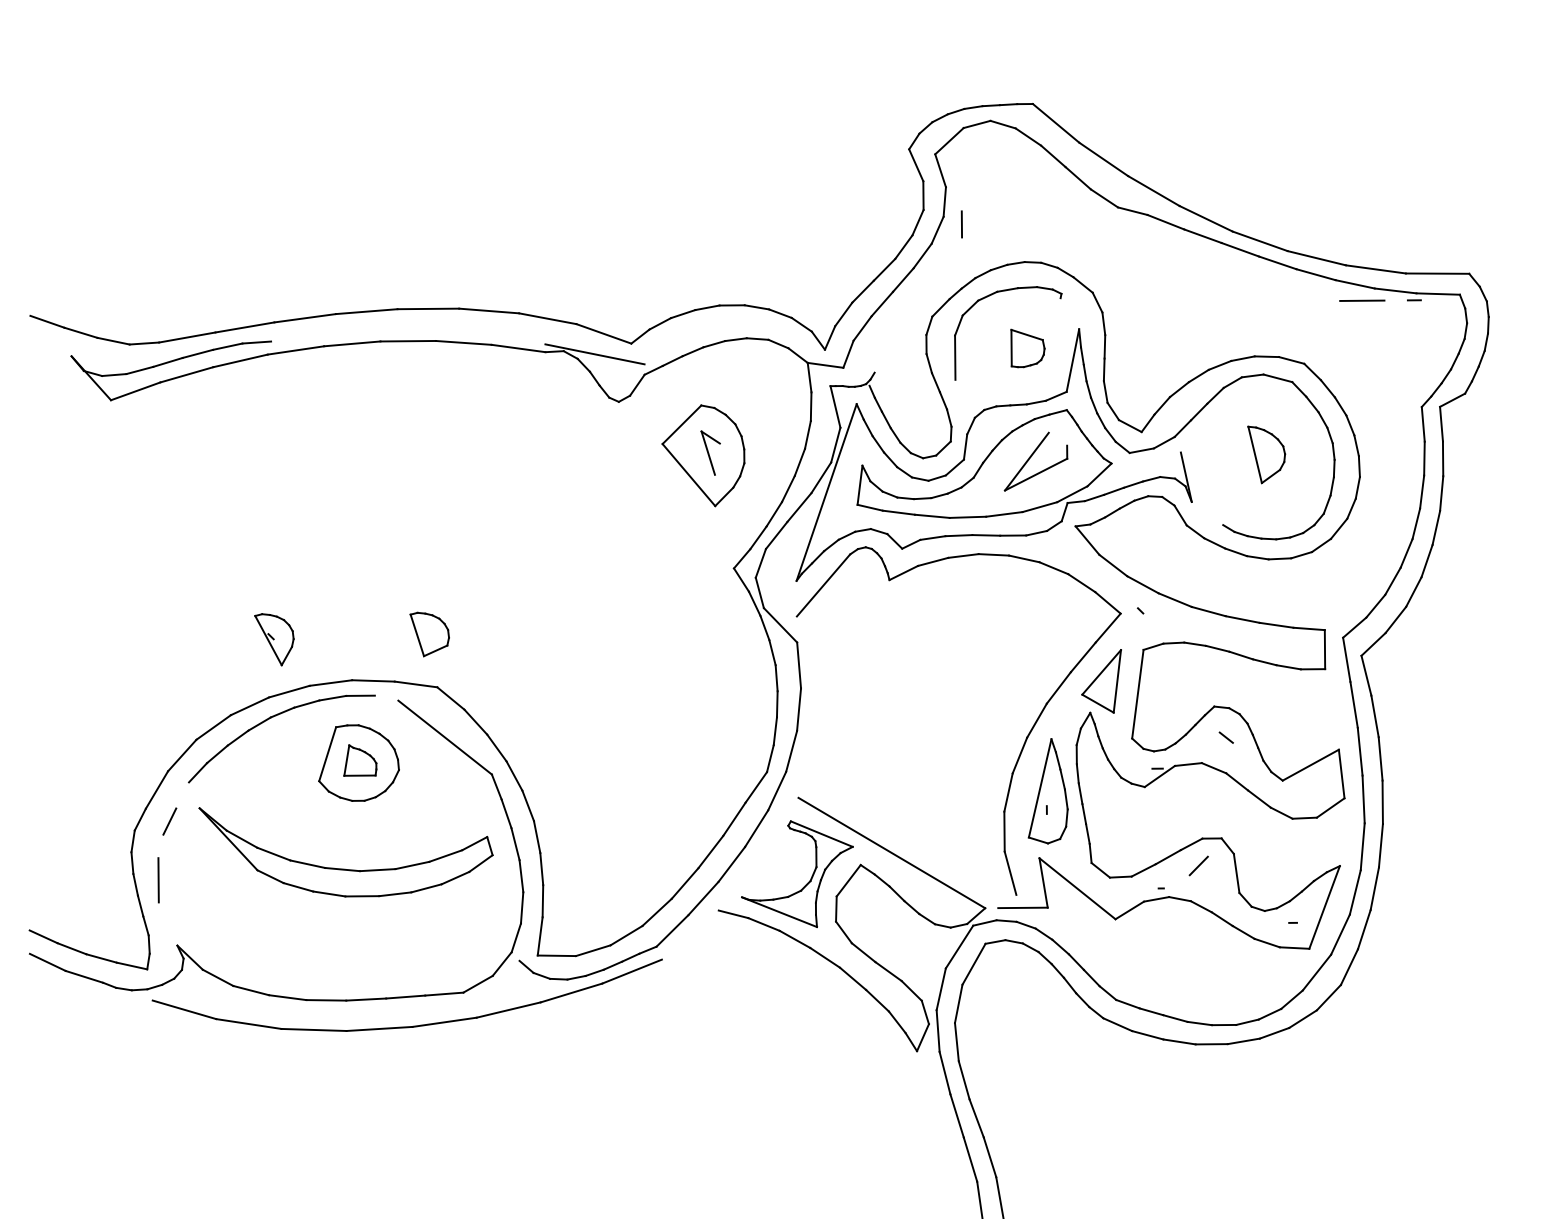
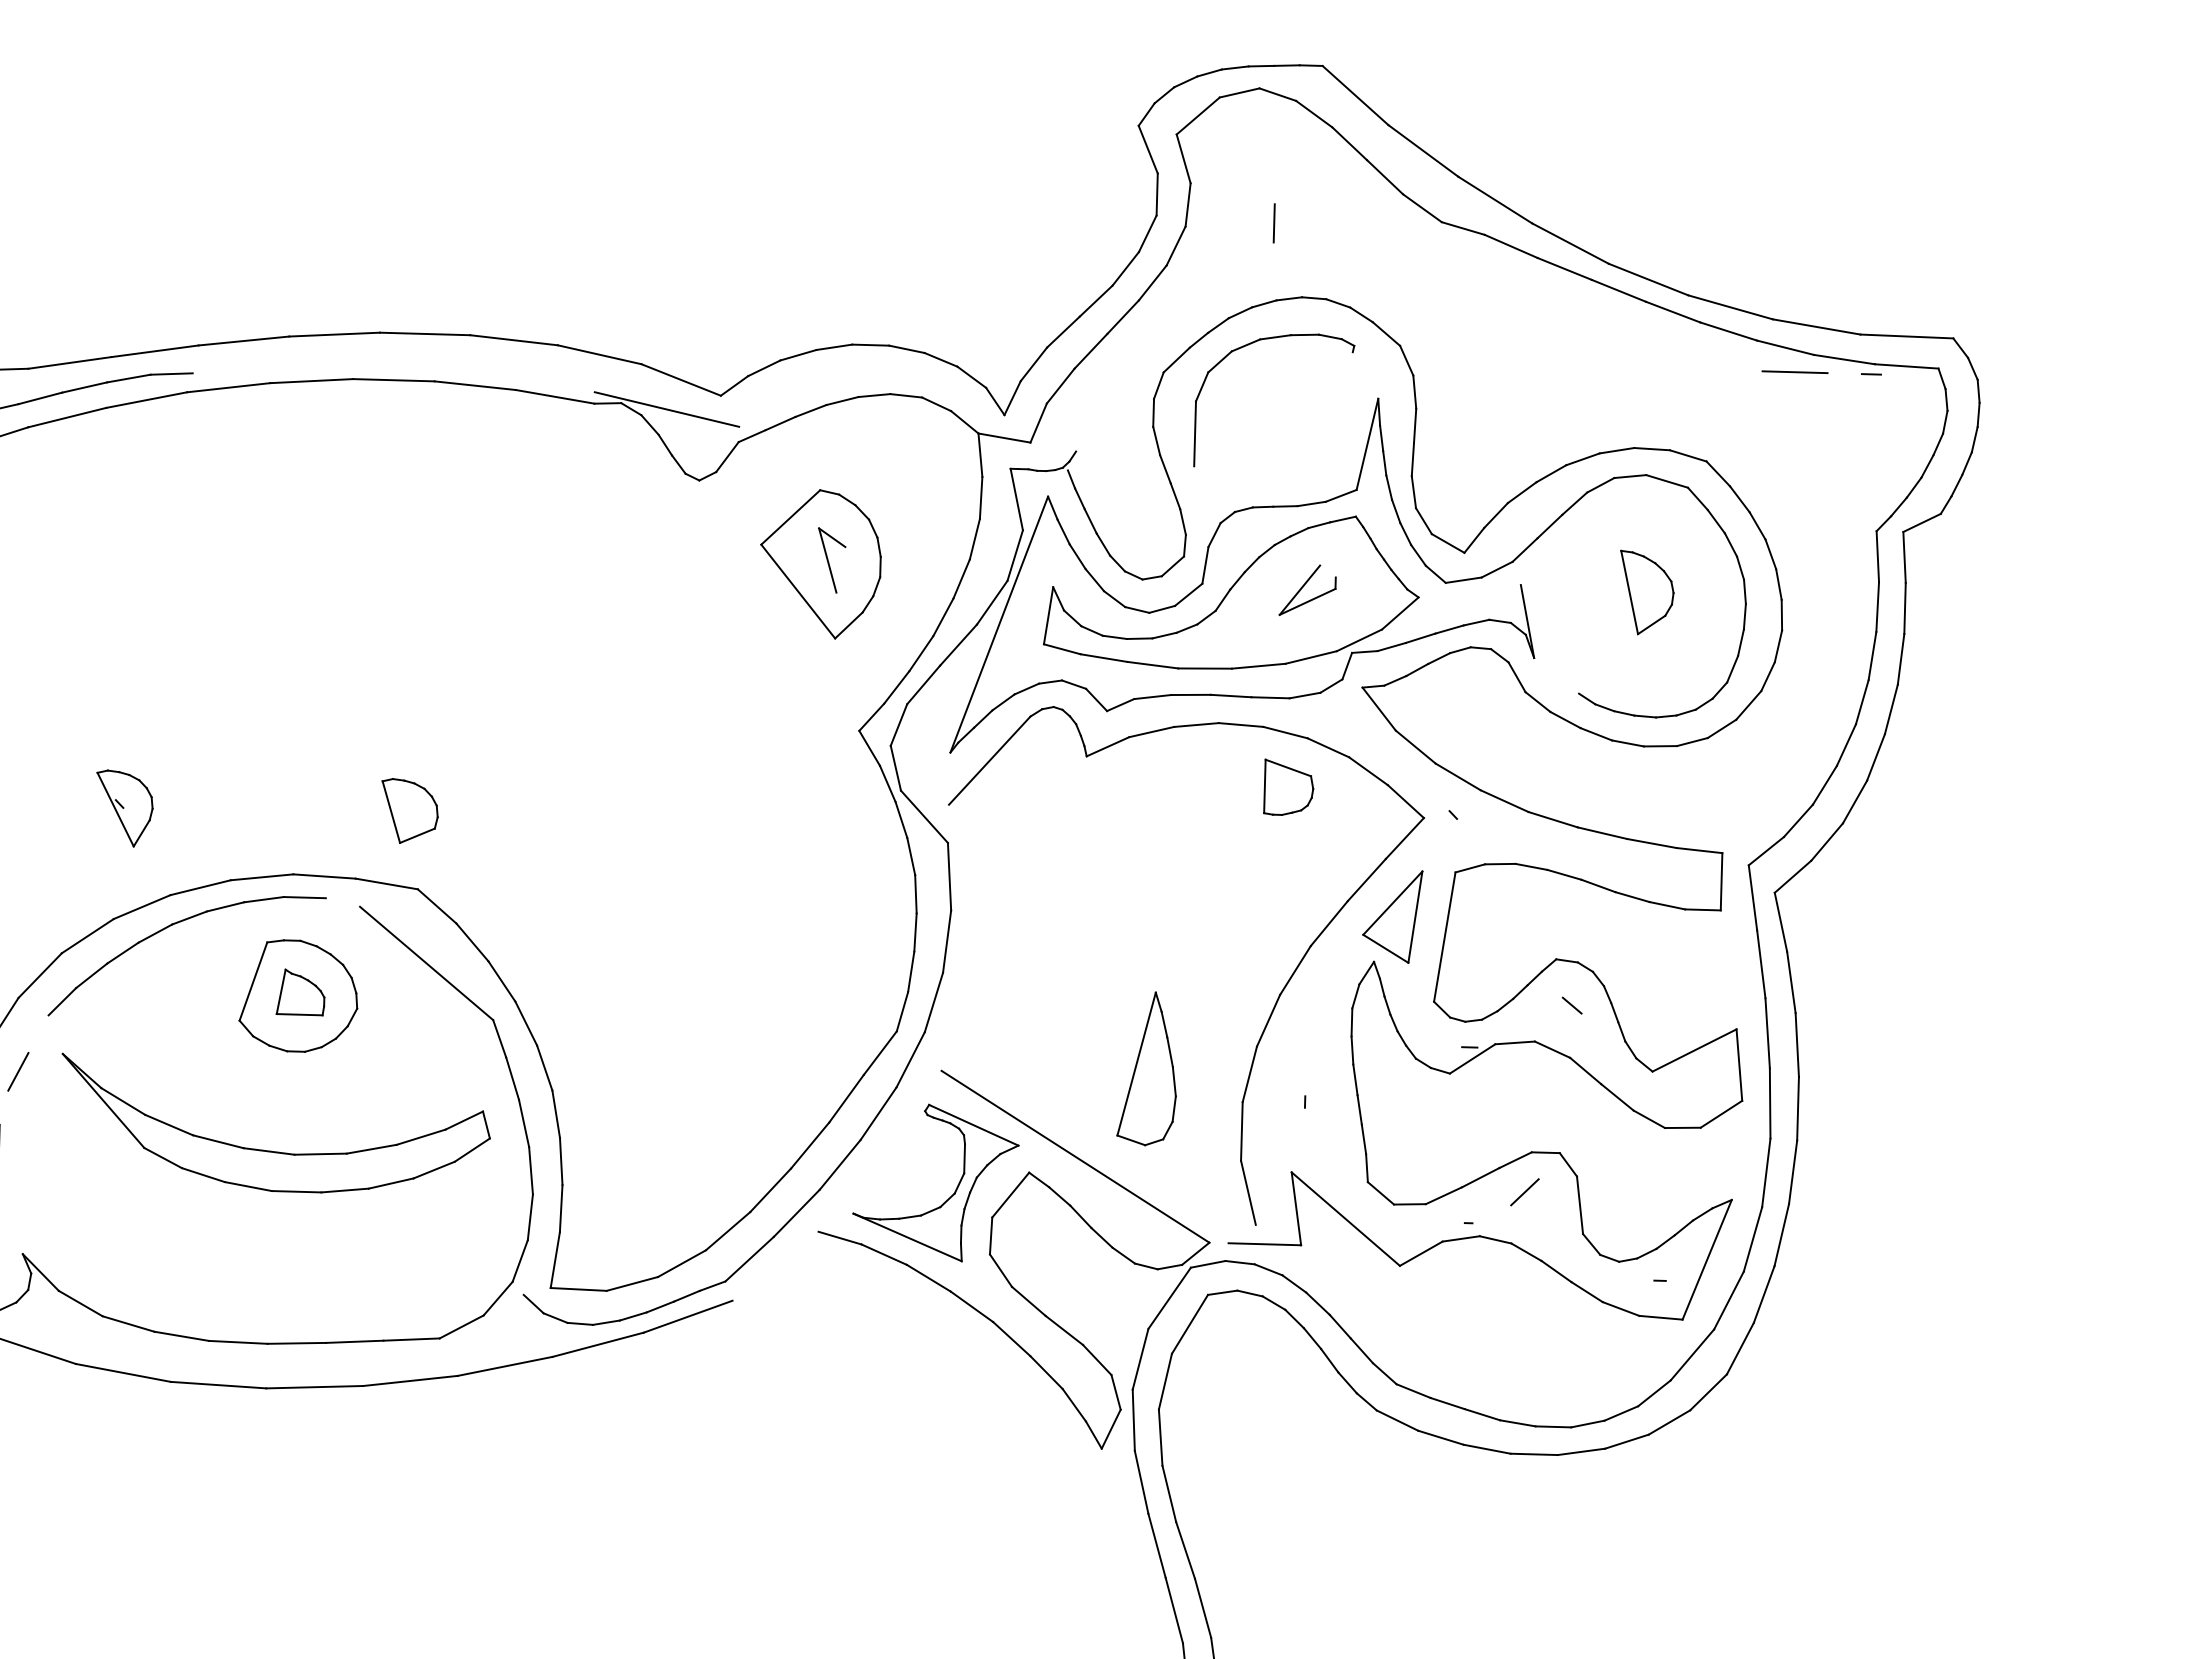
line: (961, 224) -> (1273, 223), moved
part: (1027, 348) -> (1288, 787), moved
part: (1035, 461) -> (1307, 590), size x0.6
part: (274, 639) -> (124, 808), moved
part: (1047, 791) -> (1147, 1069), moved

